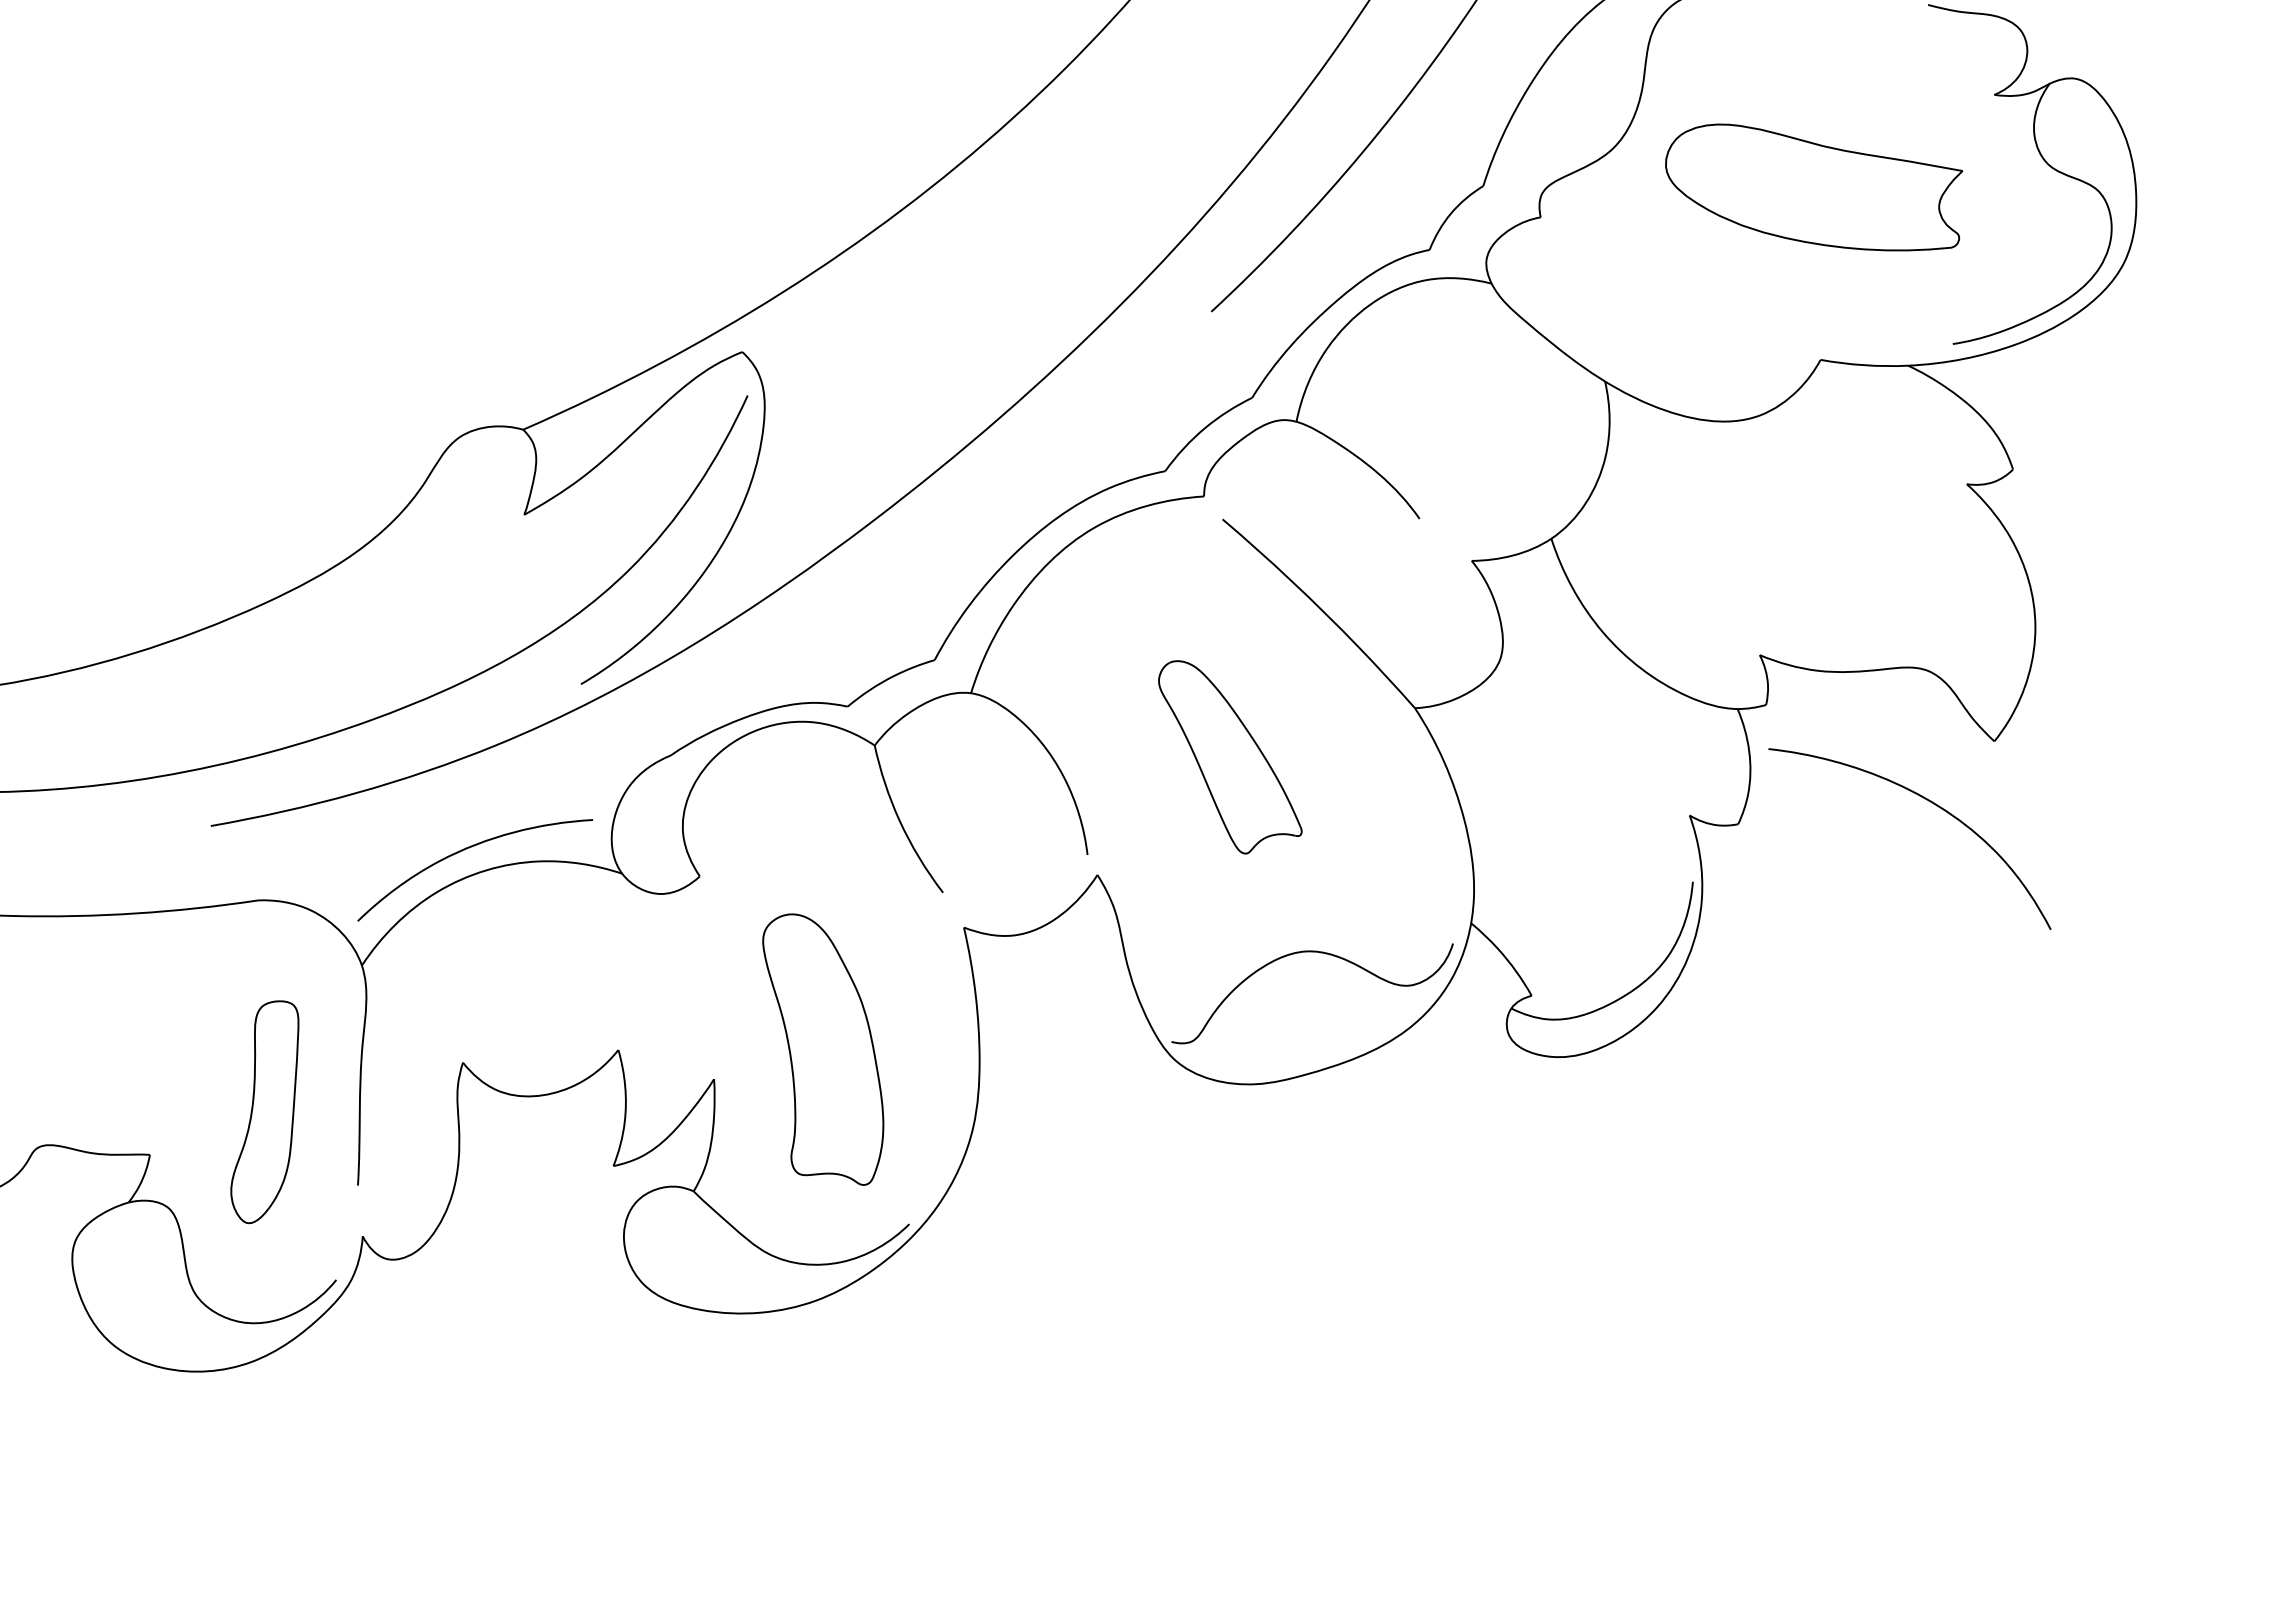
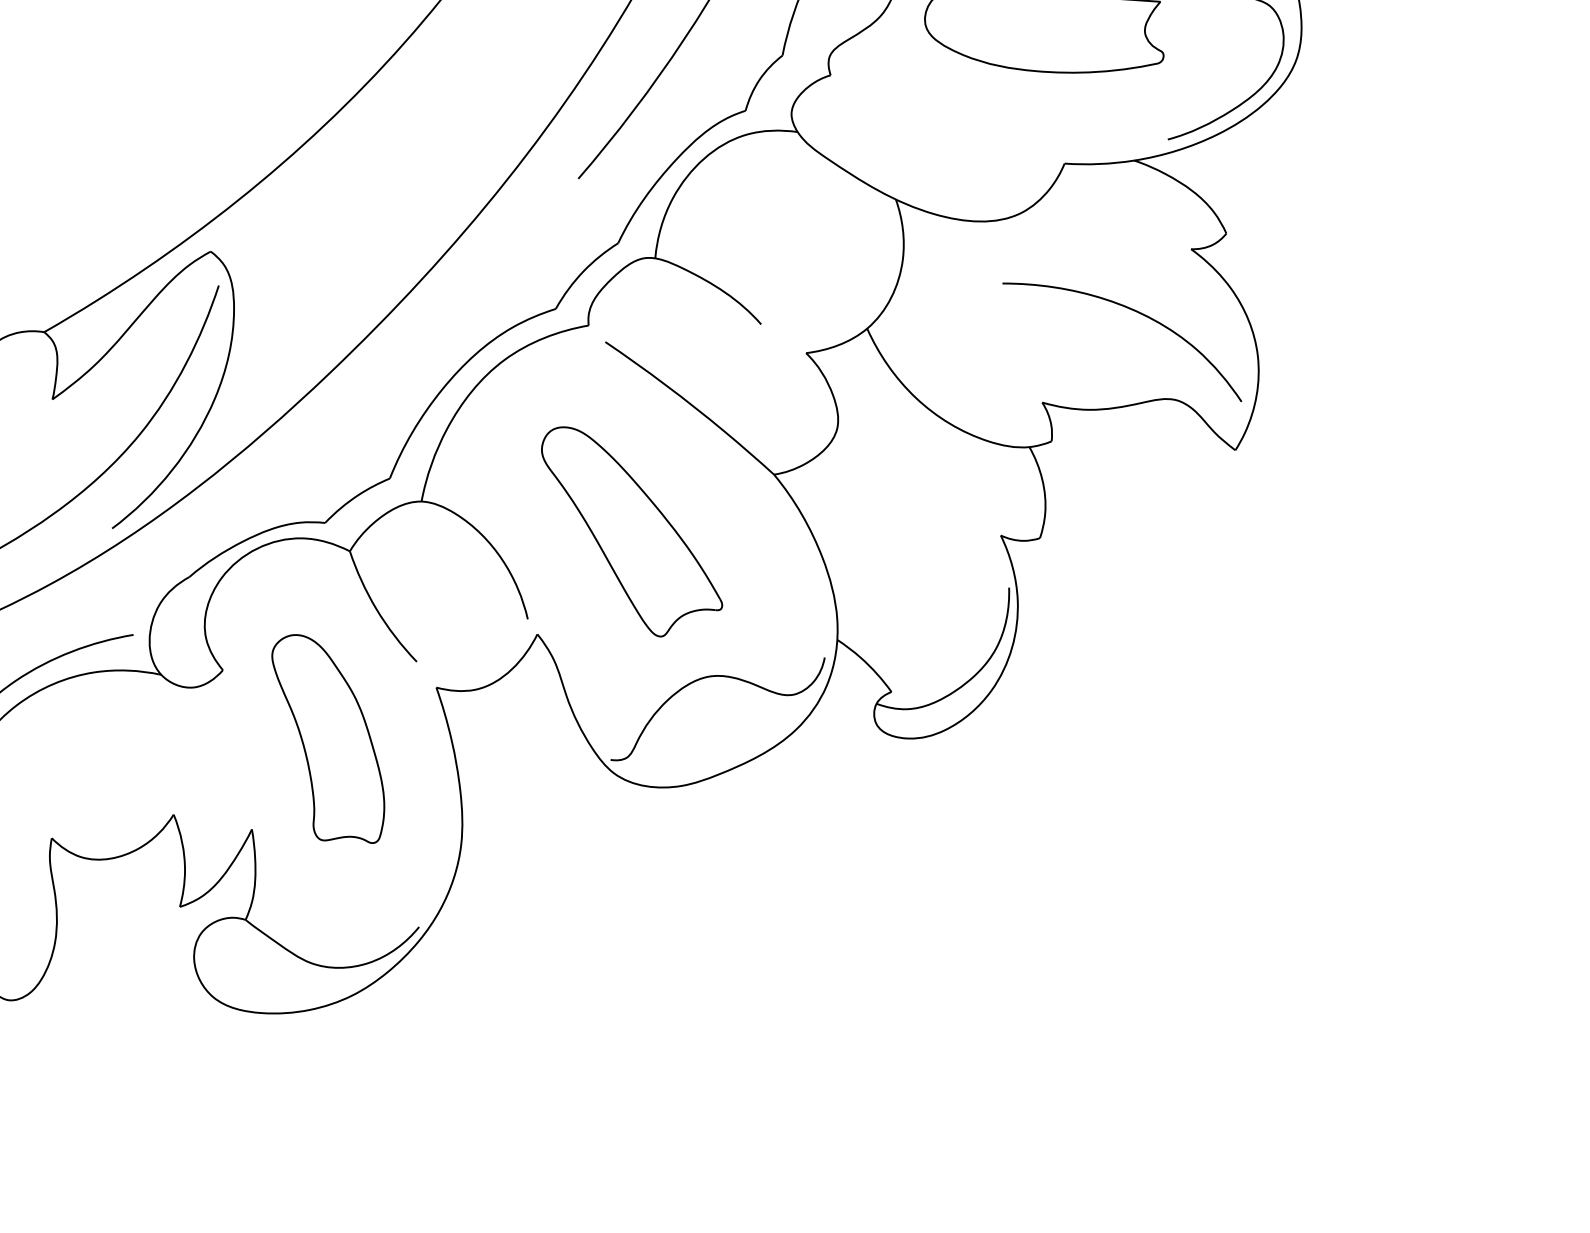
part: (1230, 757) -> (632, 529), size x1.43
curve: (1928, 801) -> (1133, 311), moved
part: (823, 1049) -> (329, 739), moved

